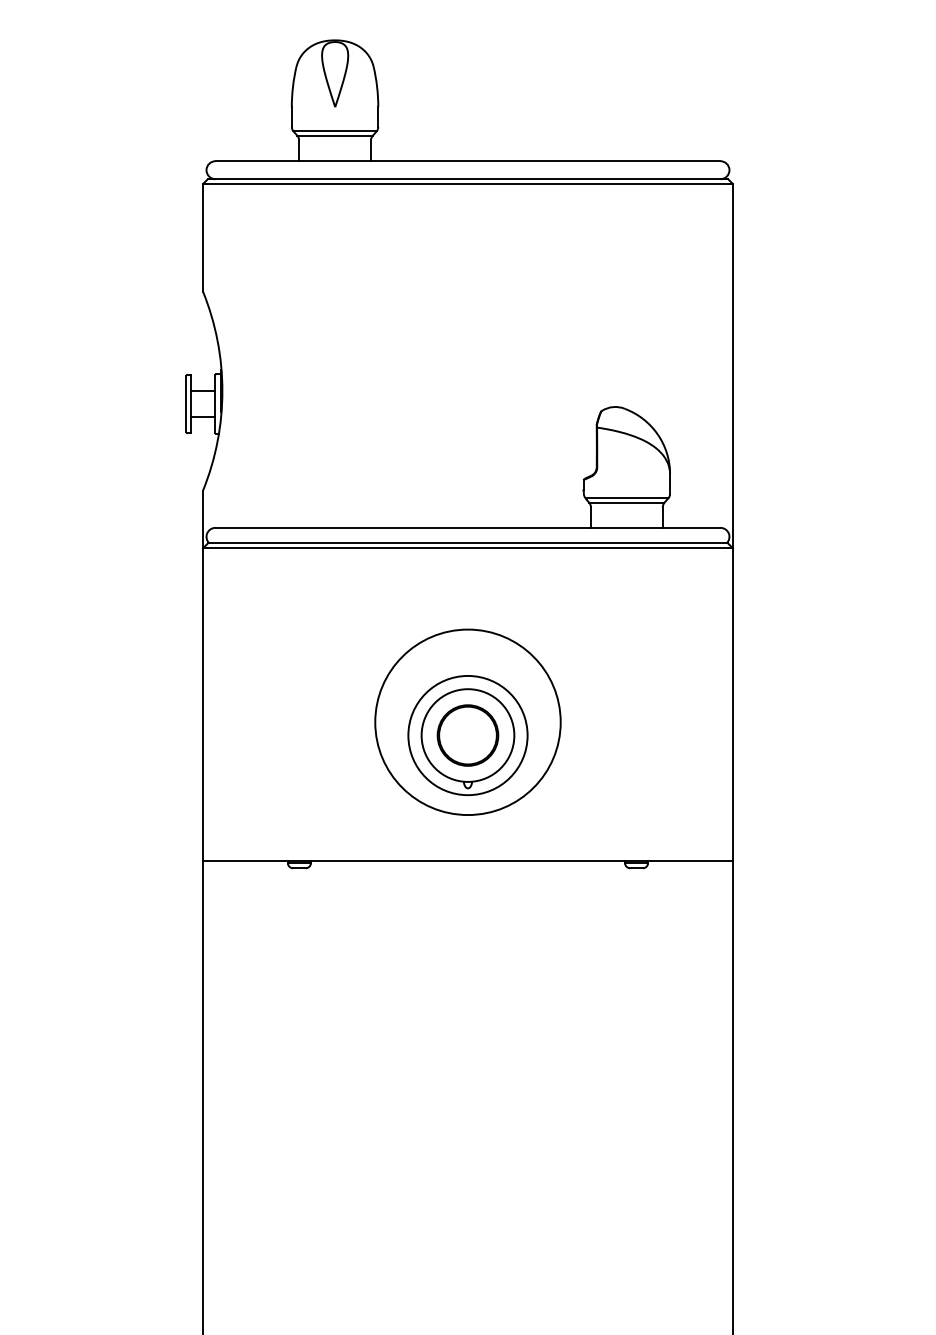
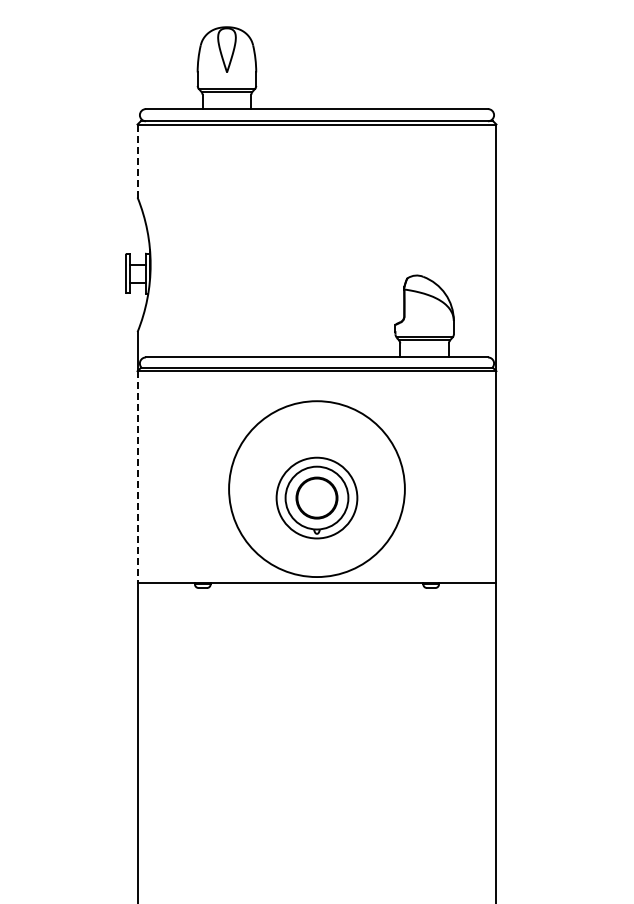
line: (202, 238) -> (137, 161), solid -> dashed
line: (202, 705) -> (137, 477), solid -> dashed
circle: (467, 721) -> (316, 488), size x1.4

